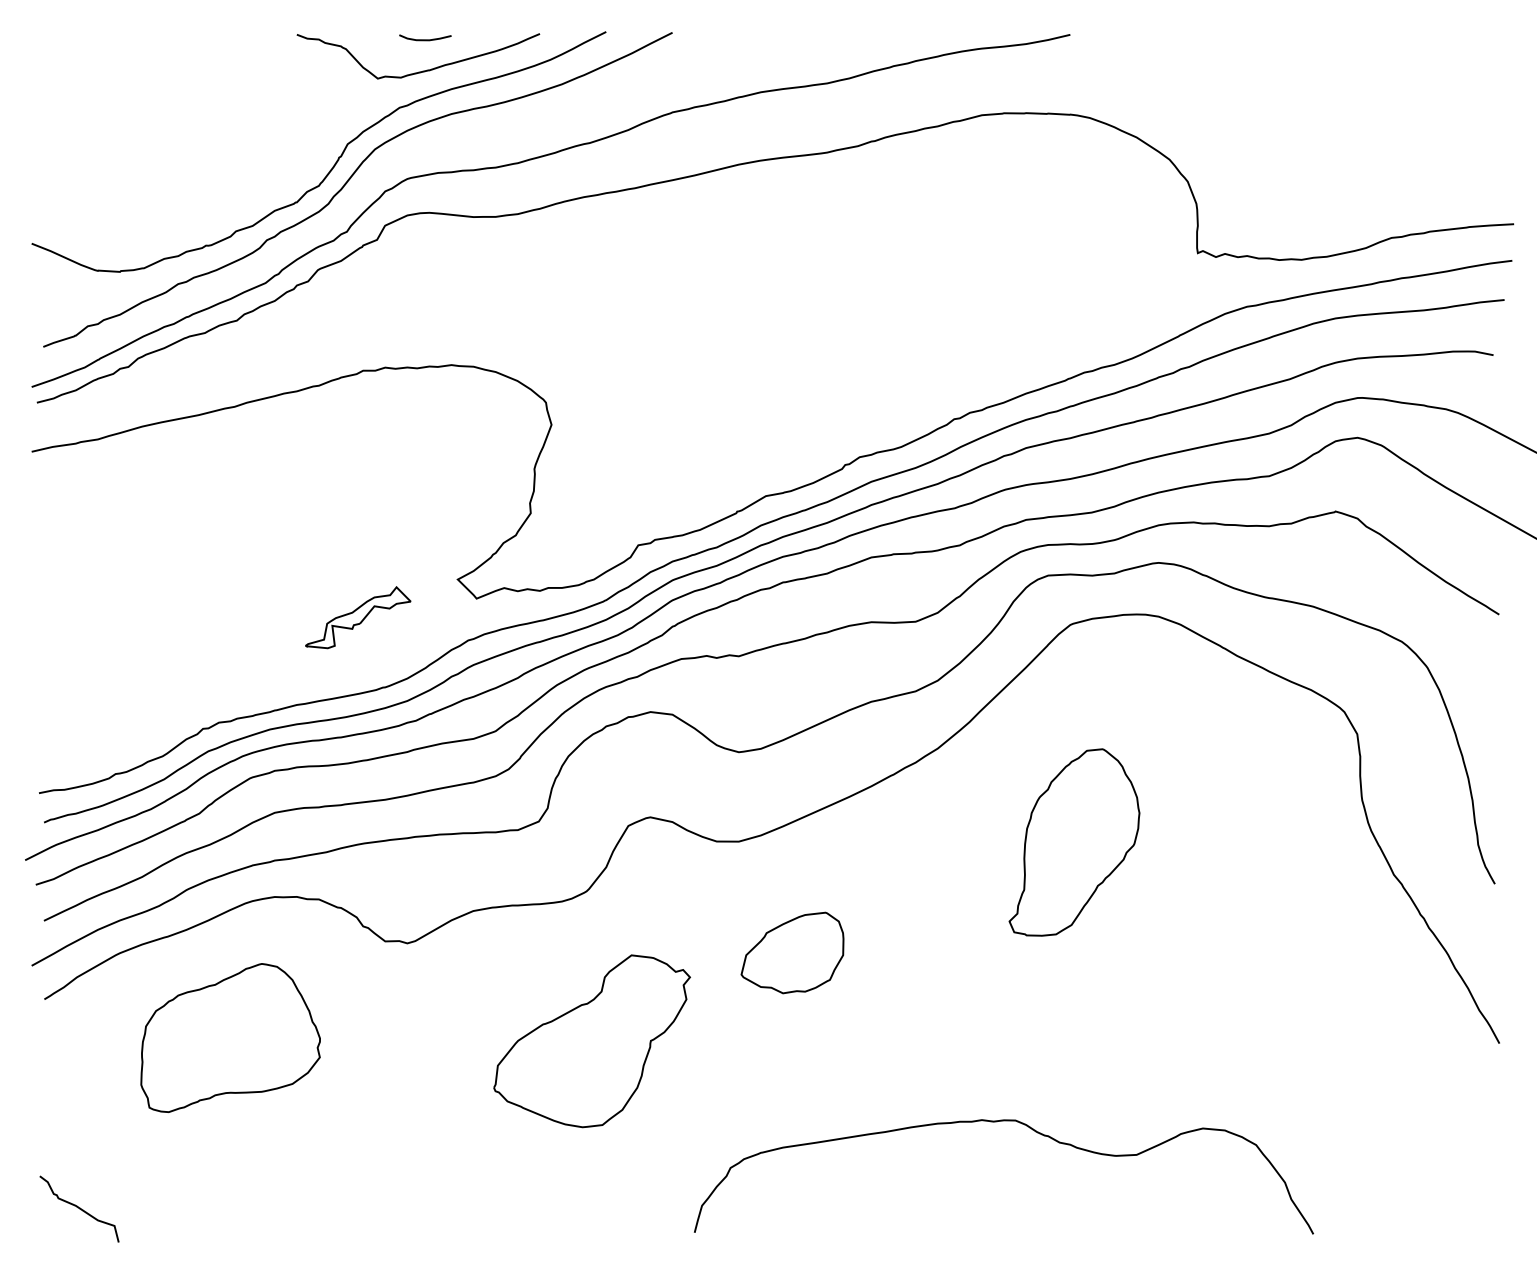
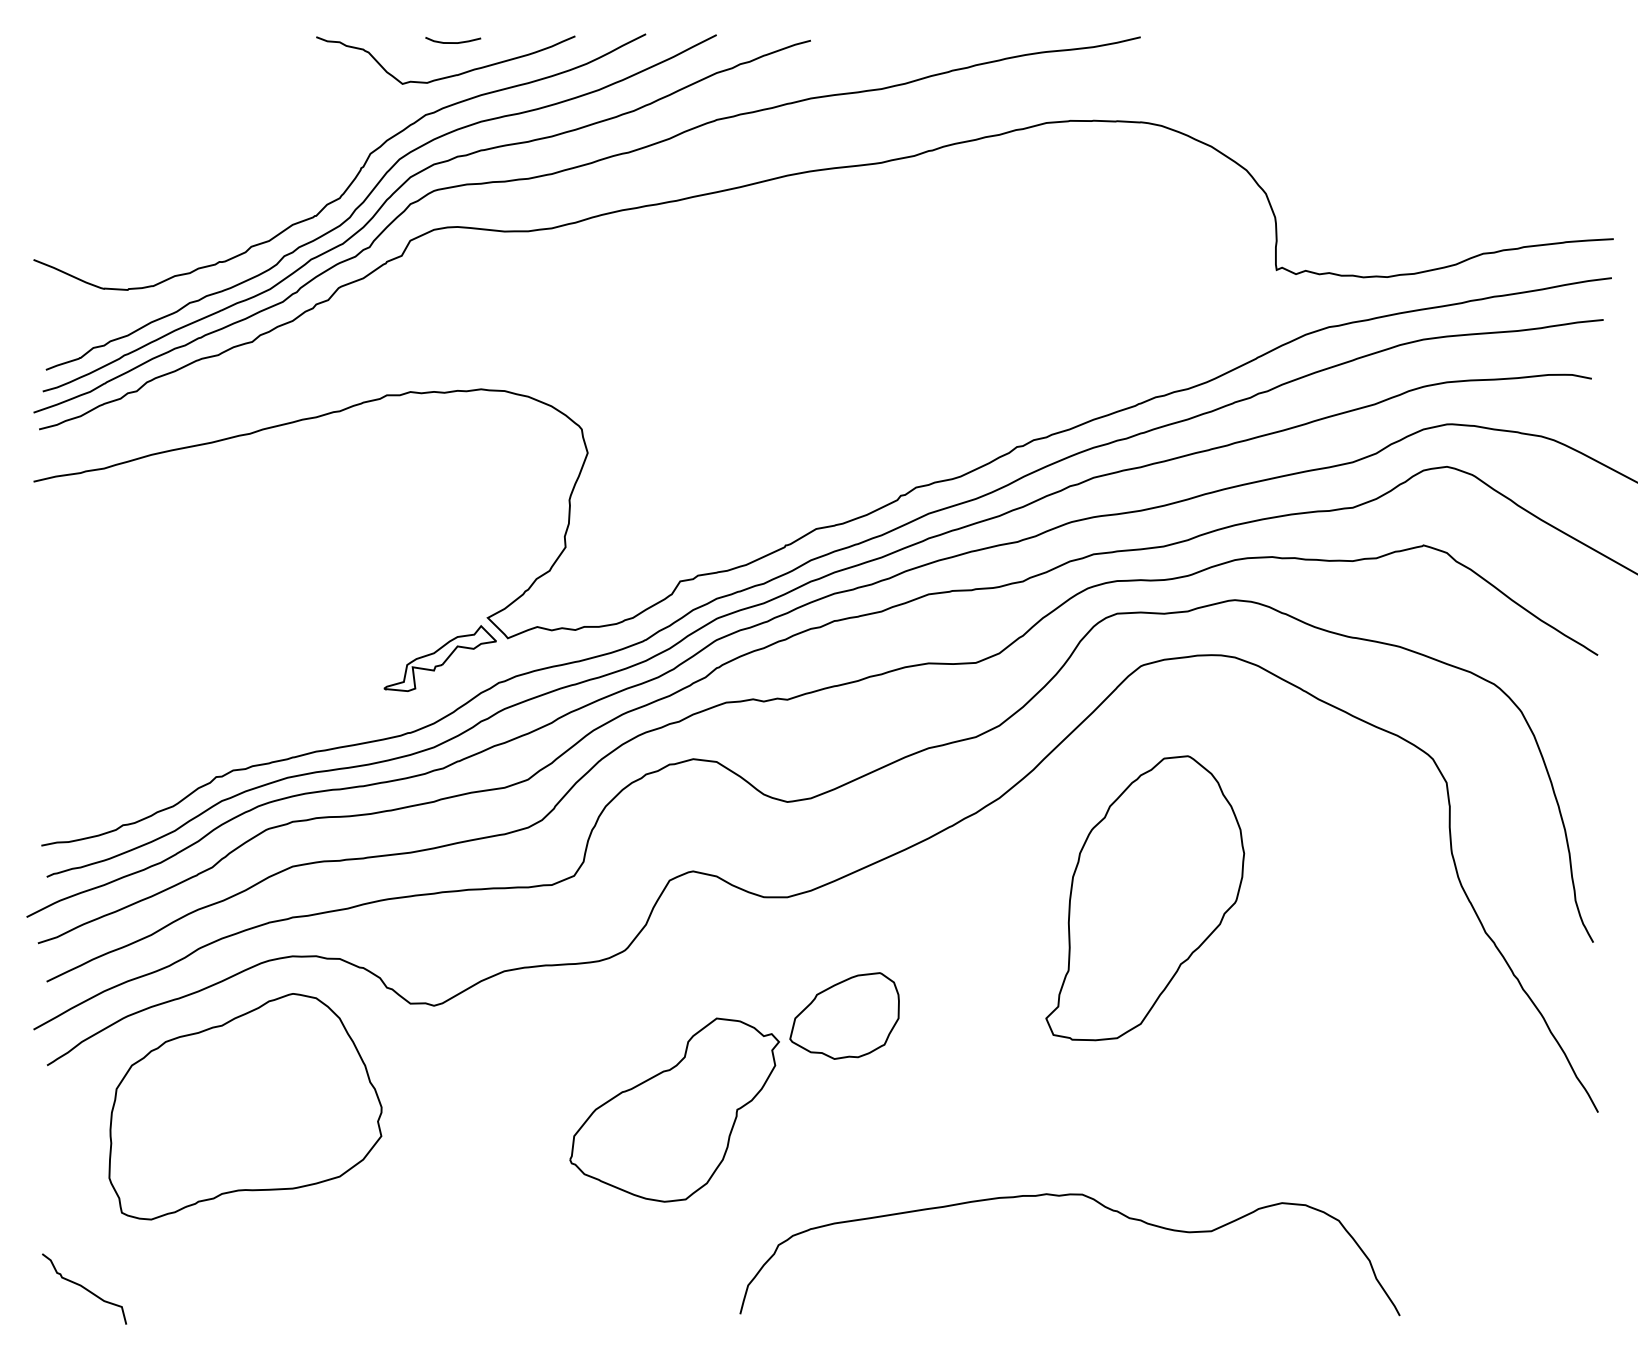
curve: (379, 173) -> (404, 185), added
part: (358, 617) -> (440, 658), moved
part: (1074, 842) -> (1145, 898), size x1.43
part: (230, 1037) -> (245, 1106), size x1.43
part: (591, 1041) -> (674, 1110), moved

